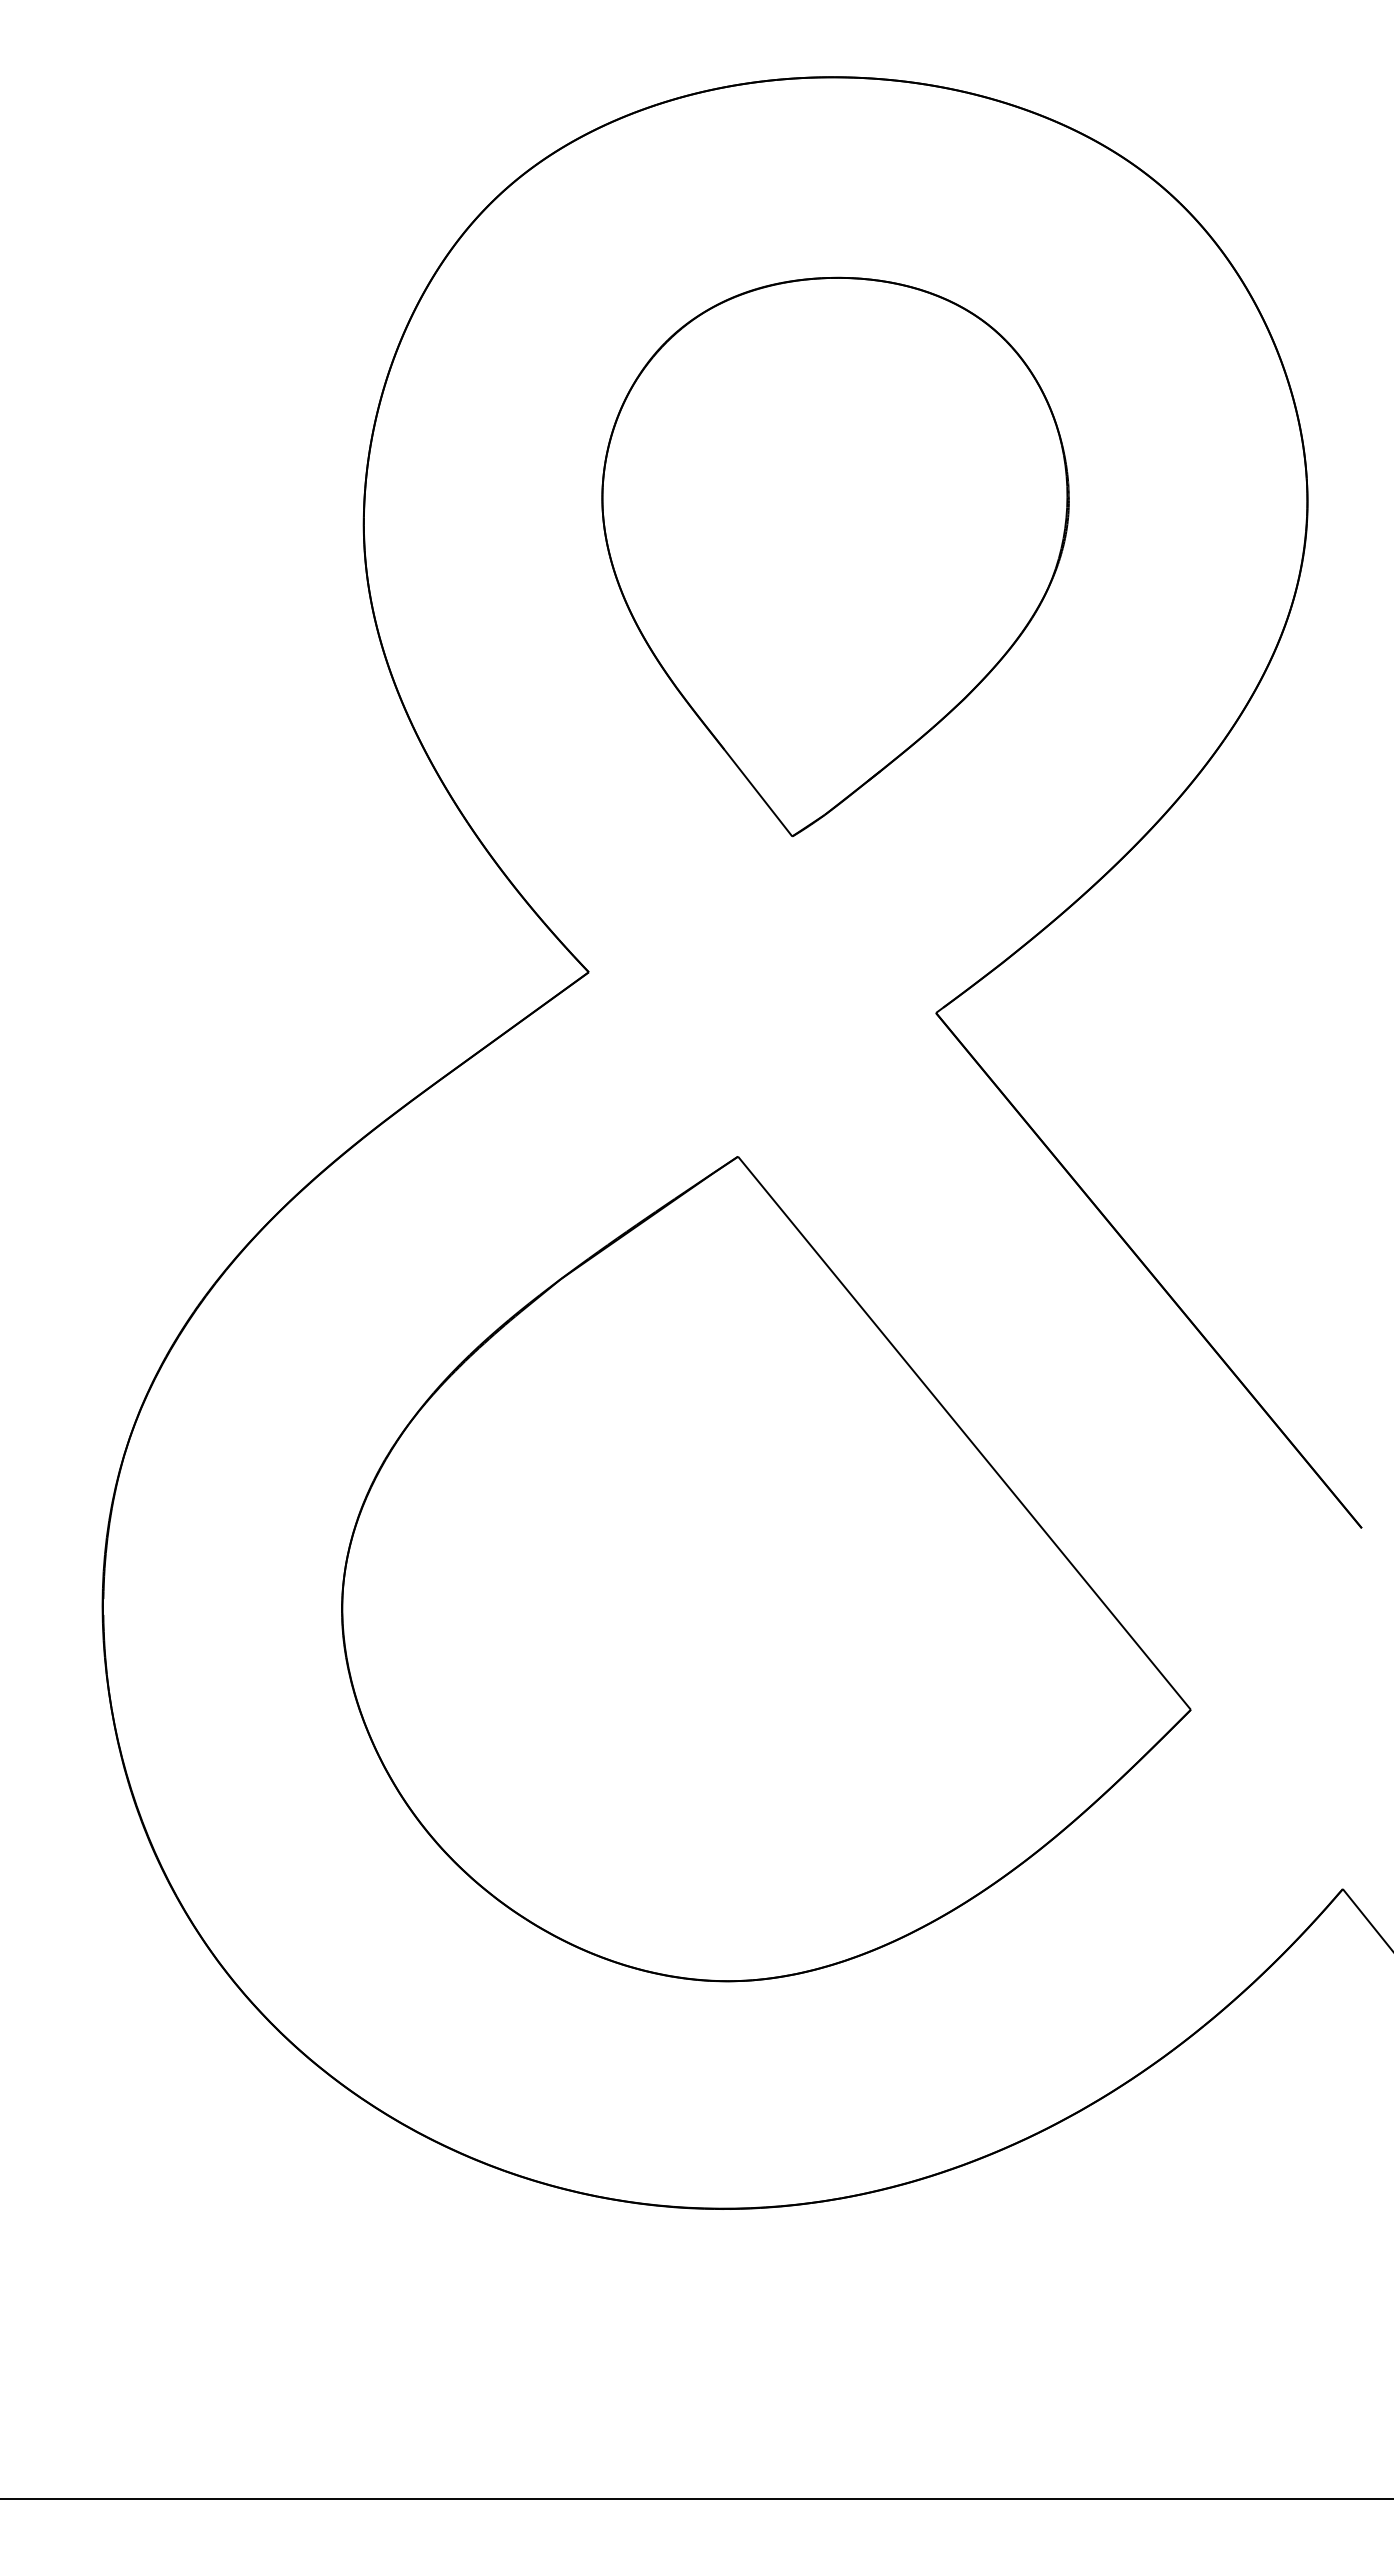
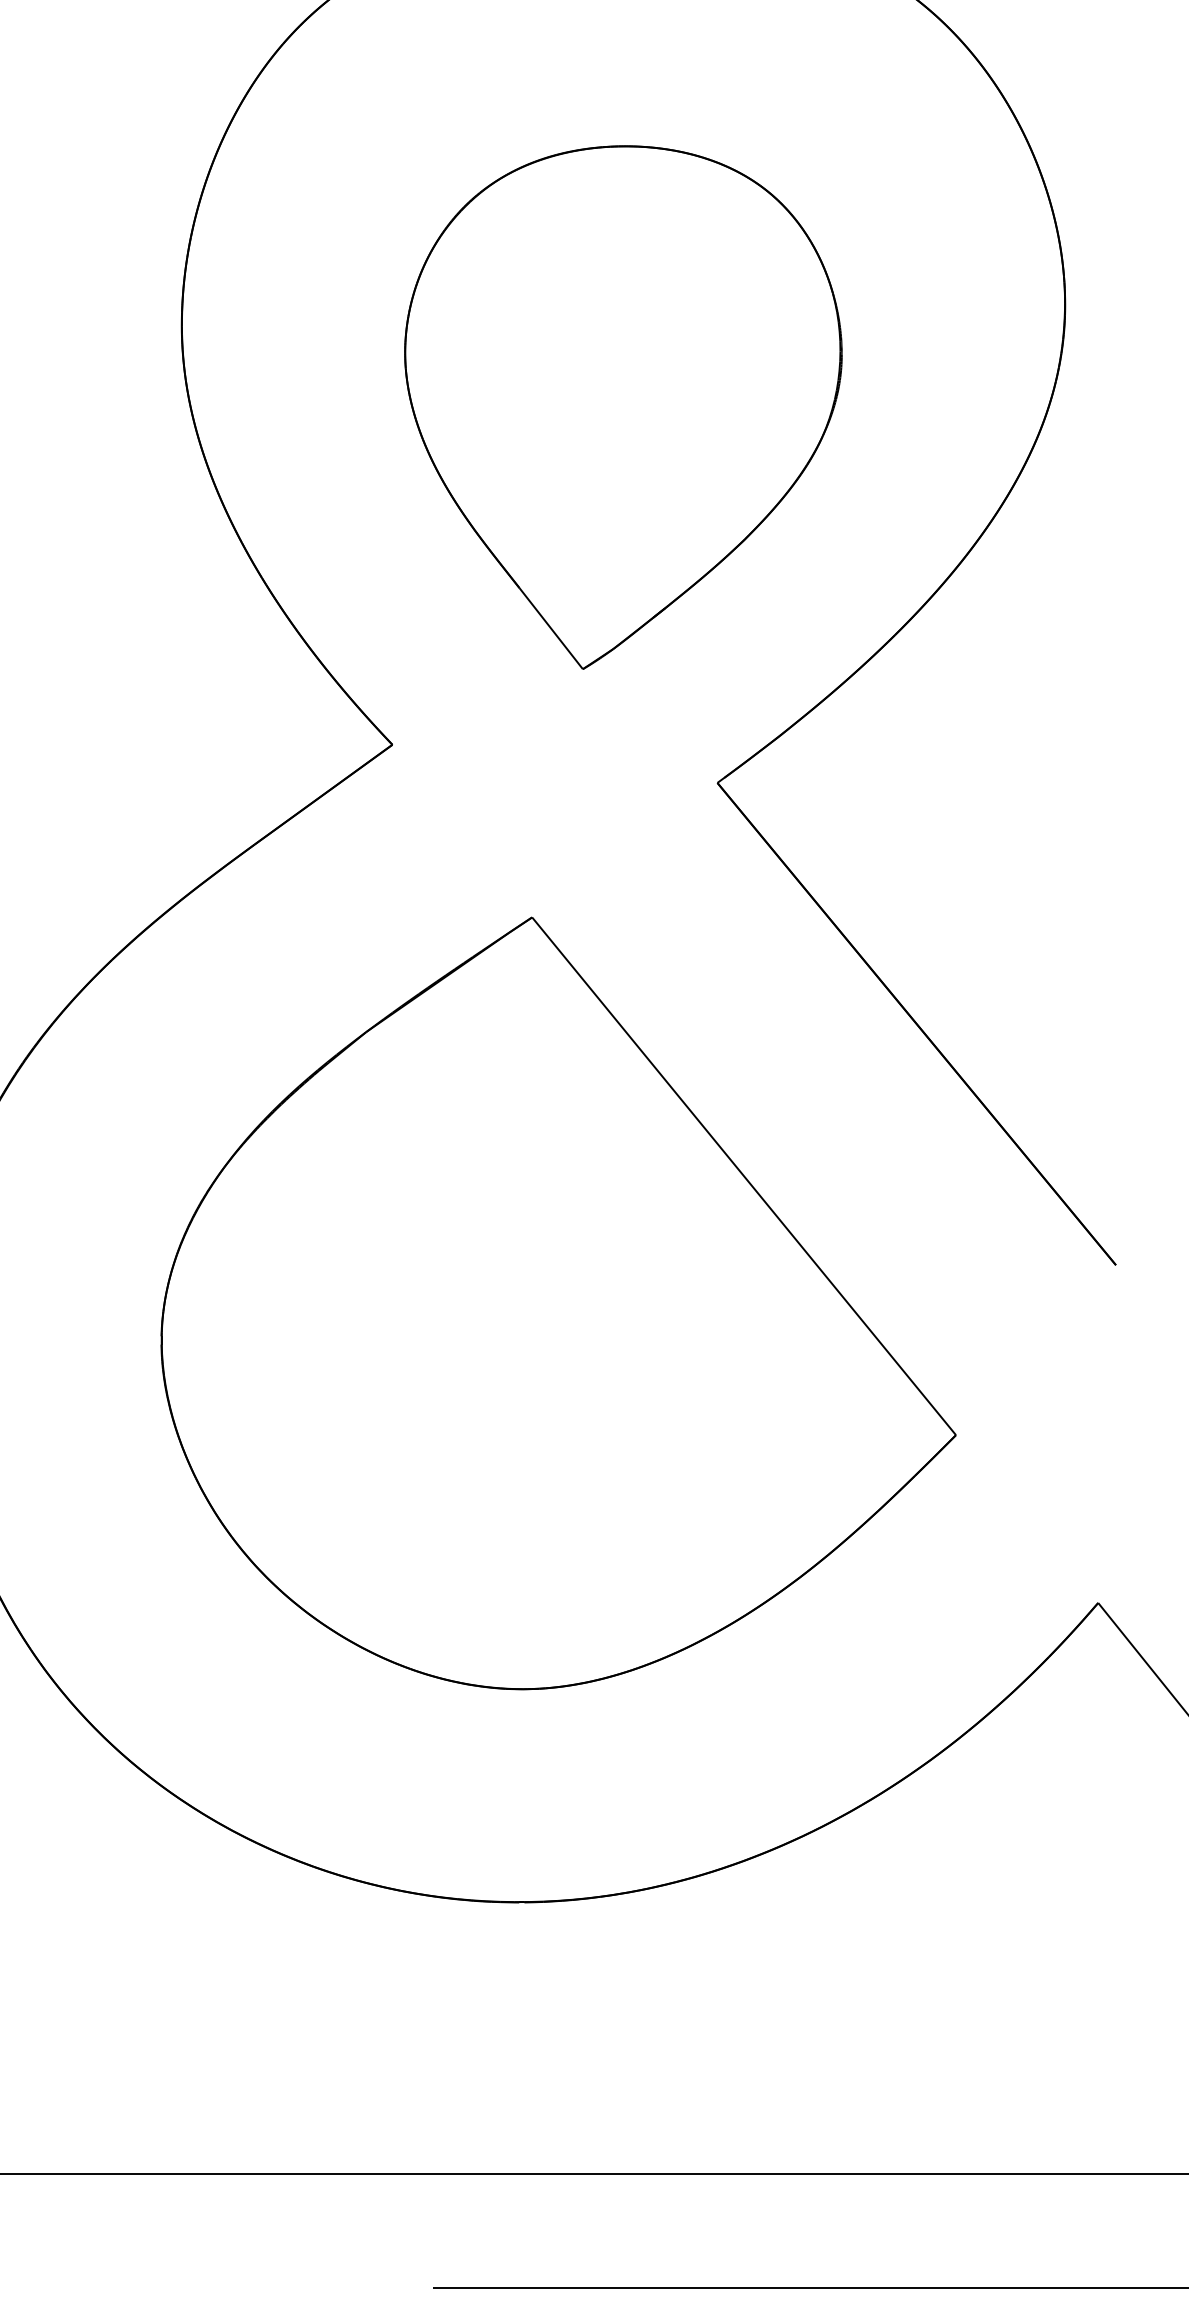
part: (835, 556) -> (623, 407), moved

